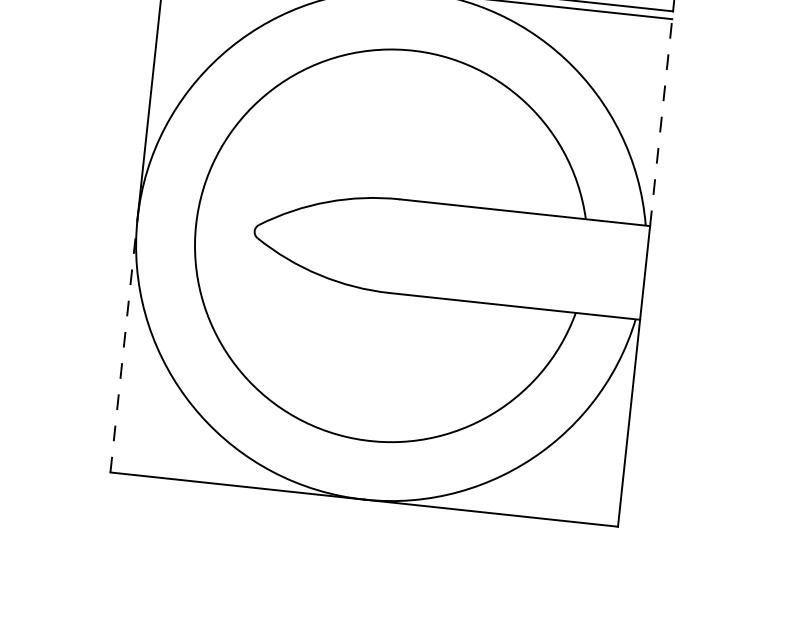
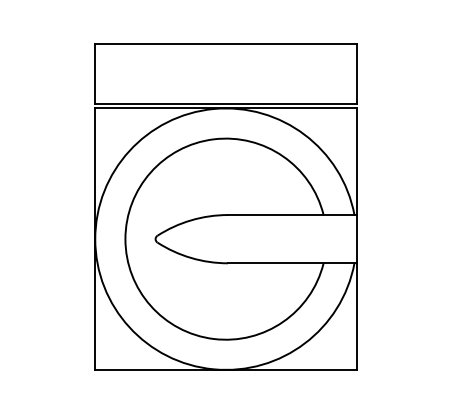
line: (660, 122) -> (356, 161), dashed -> solid
line: (124, 345) -> (95, 304), dashed -> solid

